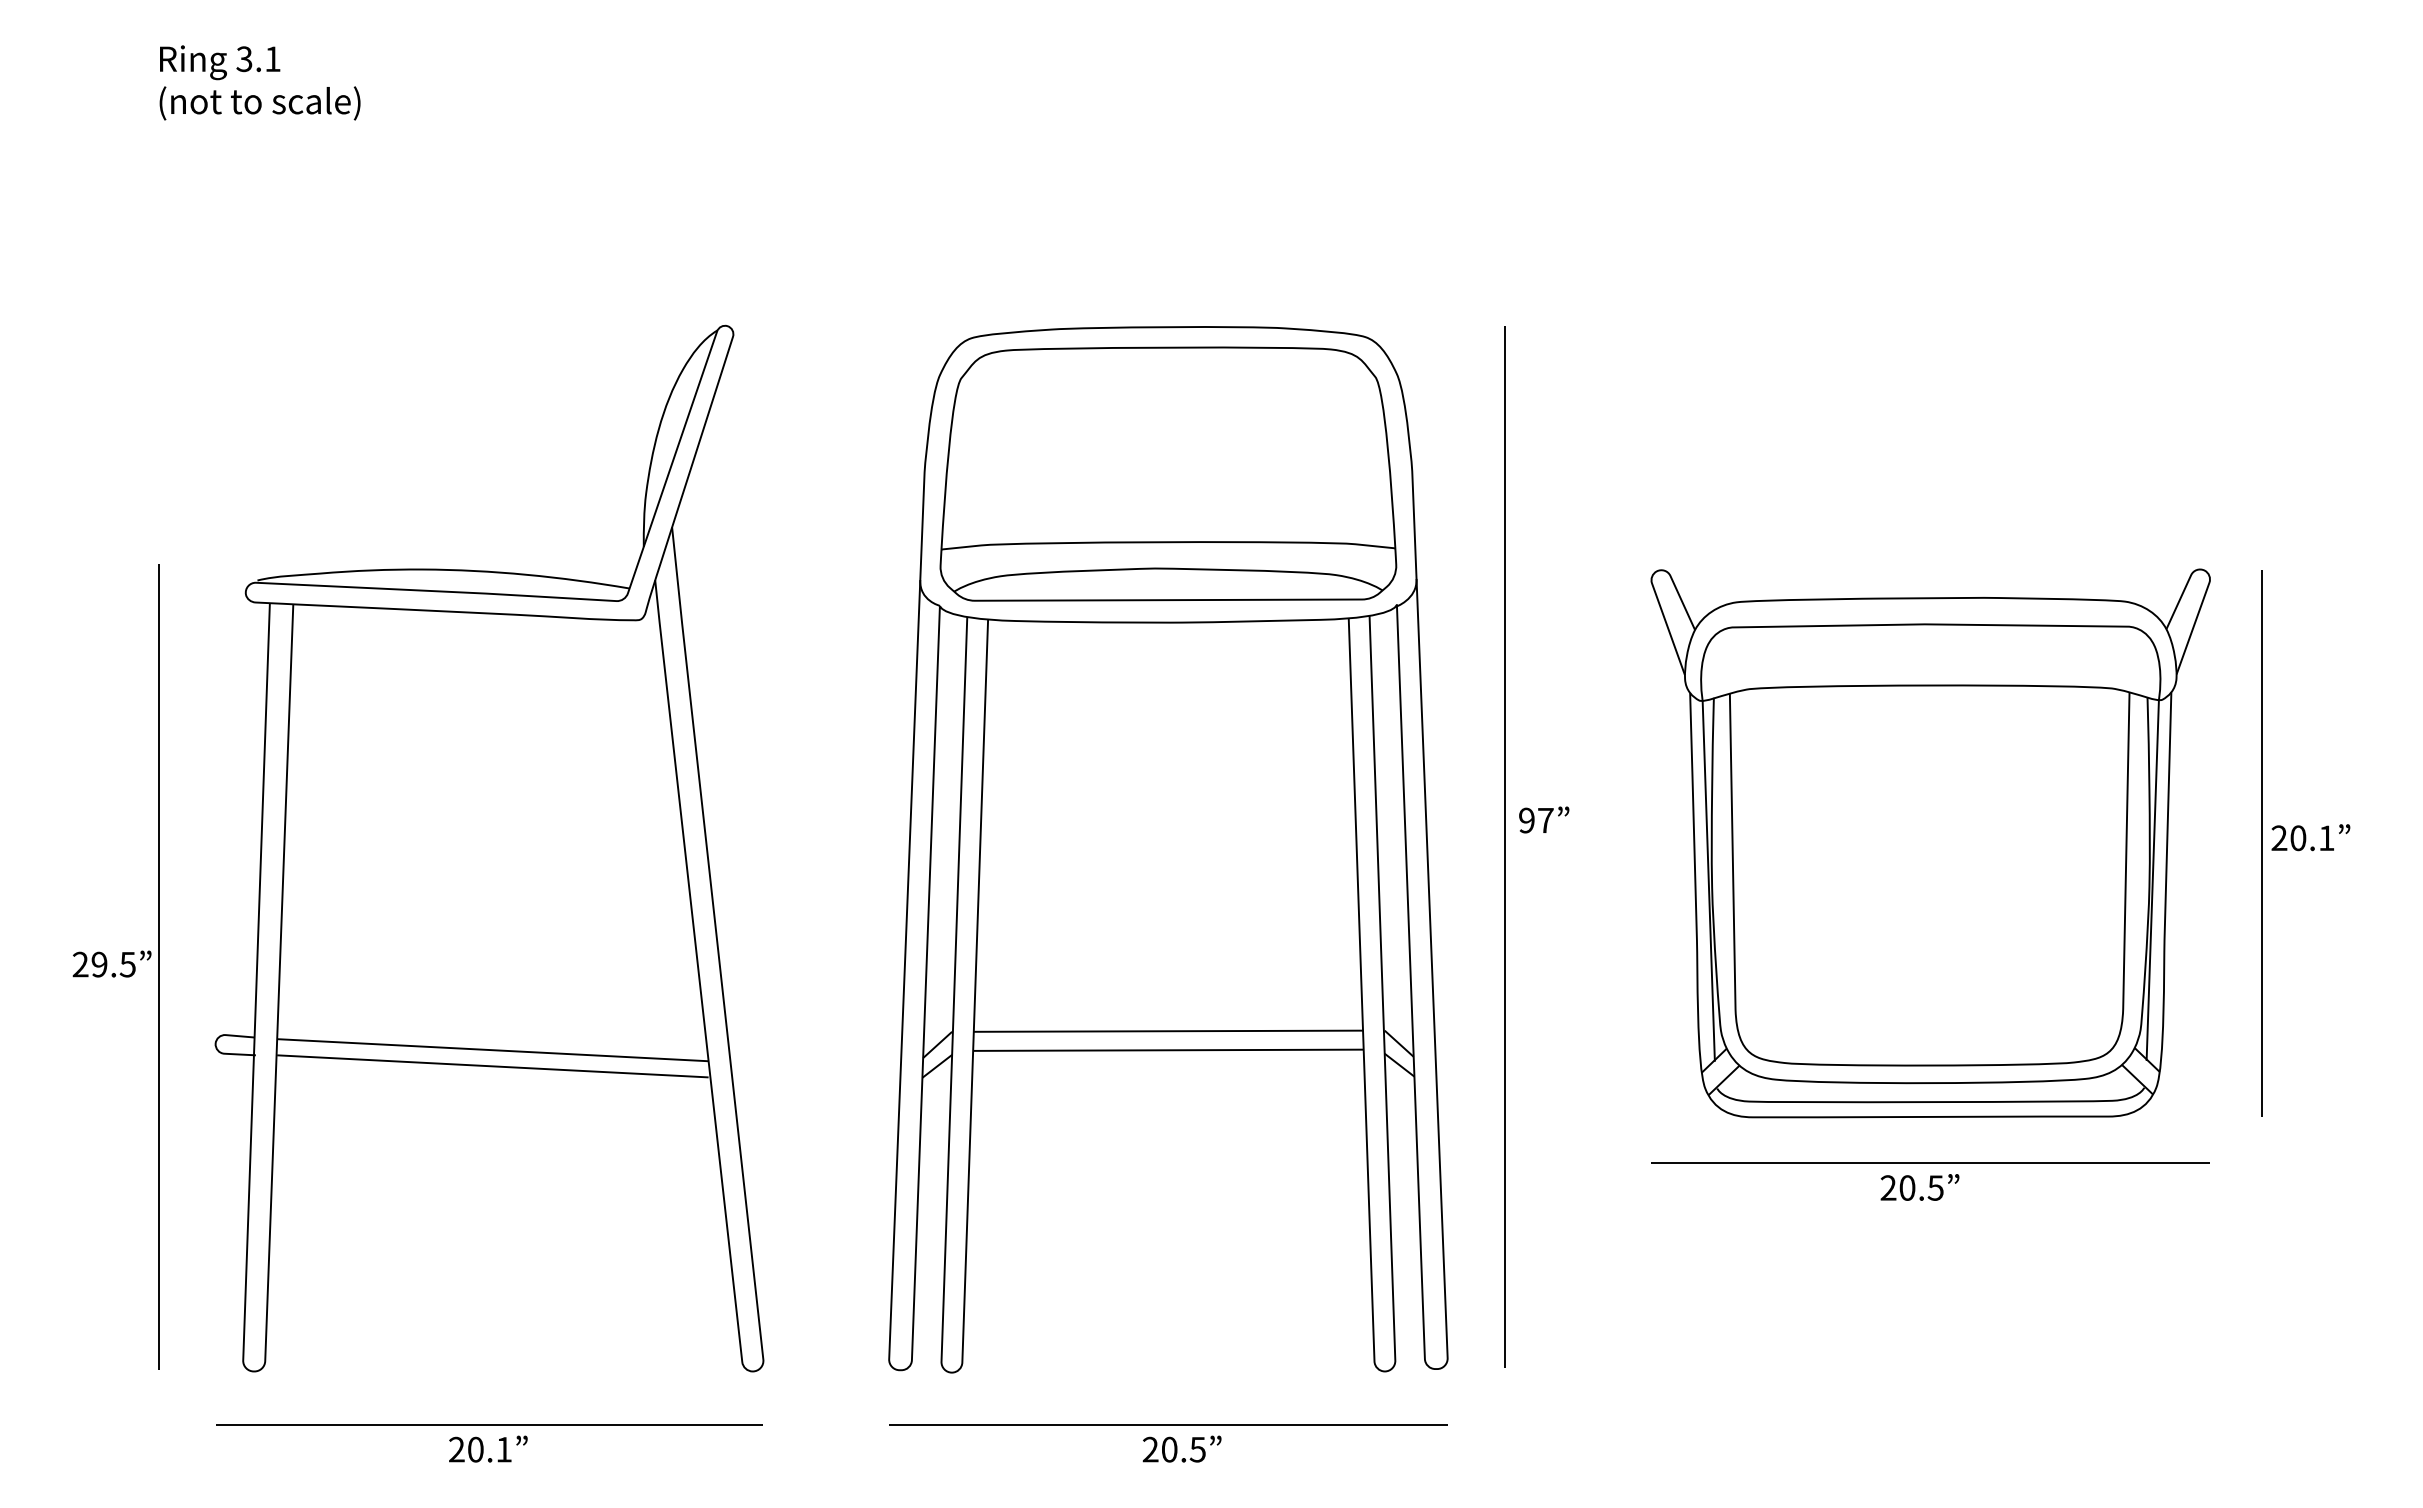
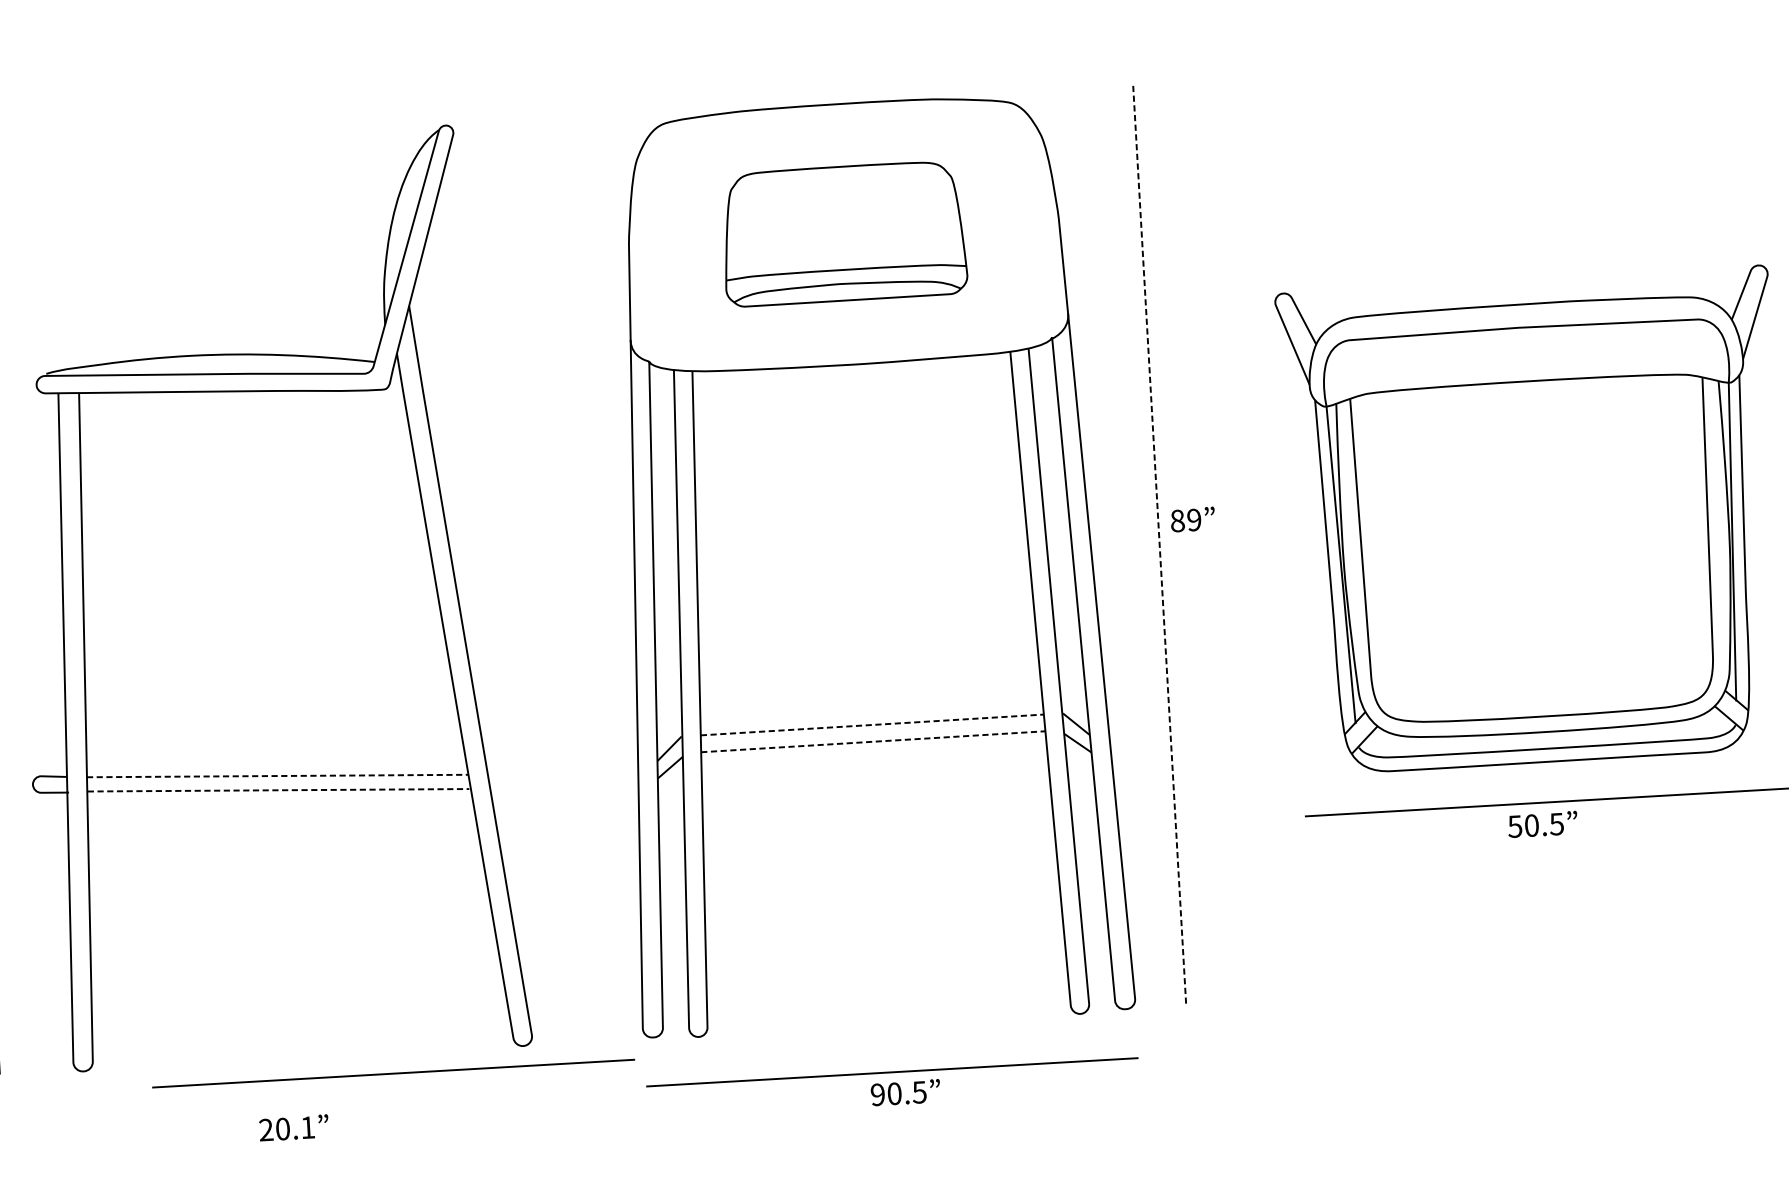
part: (1168, 473) -> (844, 233), size x0.6
text: (1536, 820) -> (1186, 520), 97 -> 89
line: (1504, 846) -> (1159, 545), solid -> dashed
line: (1168, 1031) -> (872, 725), solid -> dashed
line: (493, 1050) -> (278, 776), solid -> dashed
line: (1168, 1050) -> (873, 741), solid -> dashed
line: (493, 1066) -> (279, 790), solid -> dashed
text: (1888, 1187) -> (1515, 826), 20.5 -> 50.5
line: (489, 1424) -> (393, 1073), moved
text: (1150, 1449) -> (877, 1094), 20.5 -> 90.5

